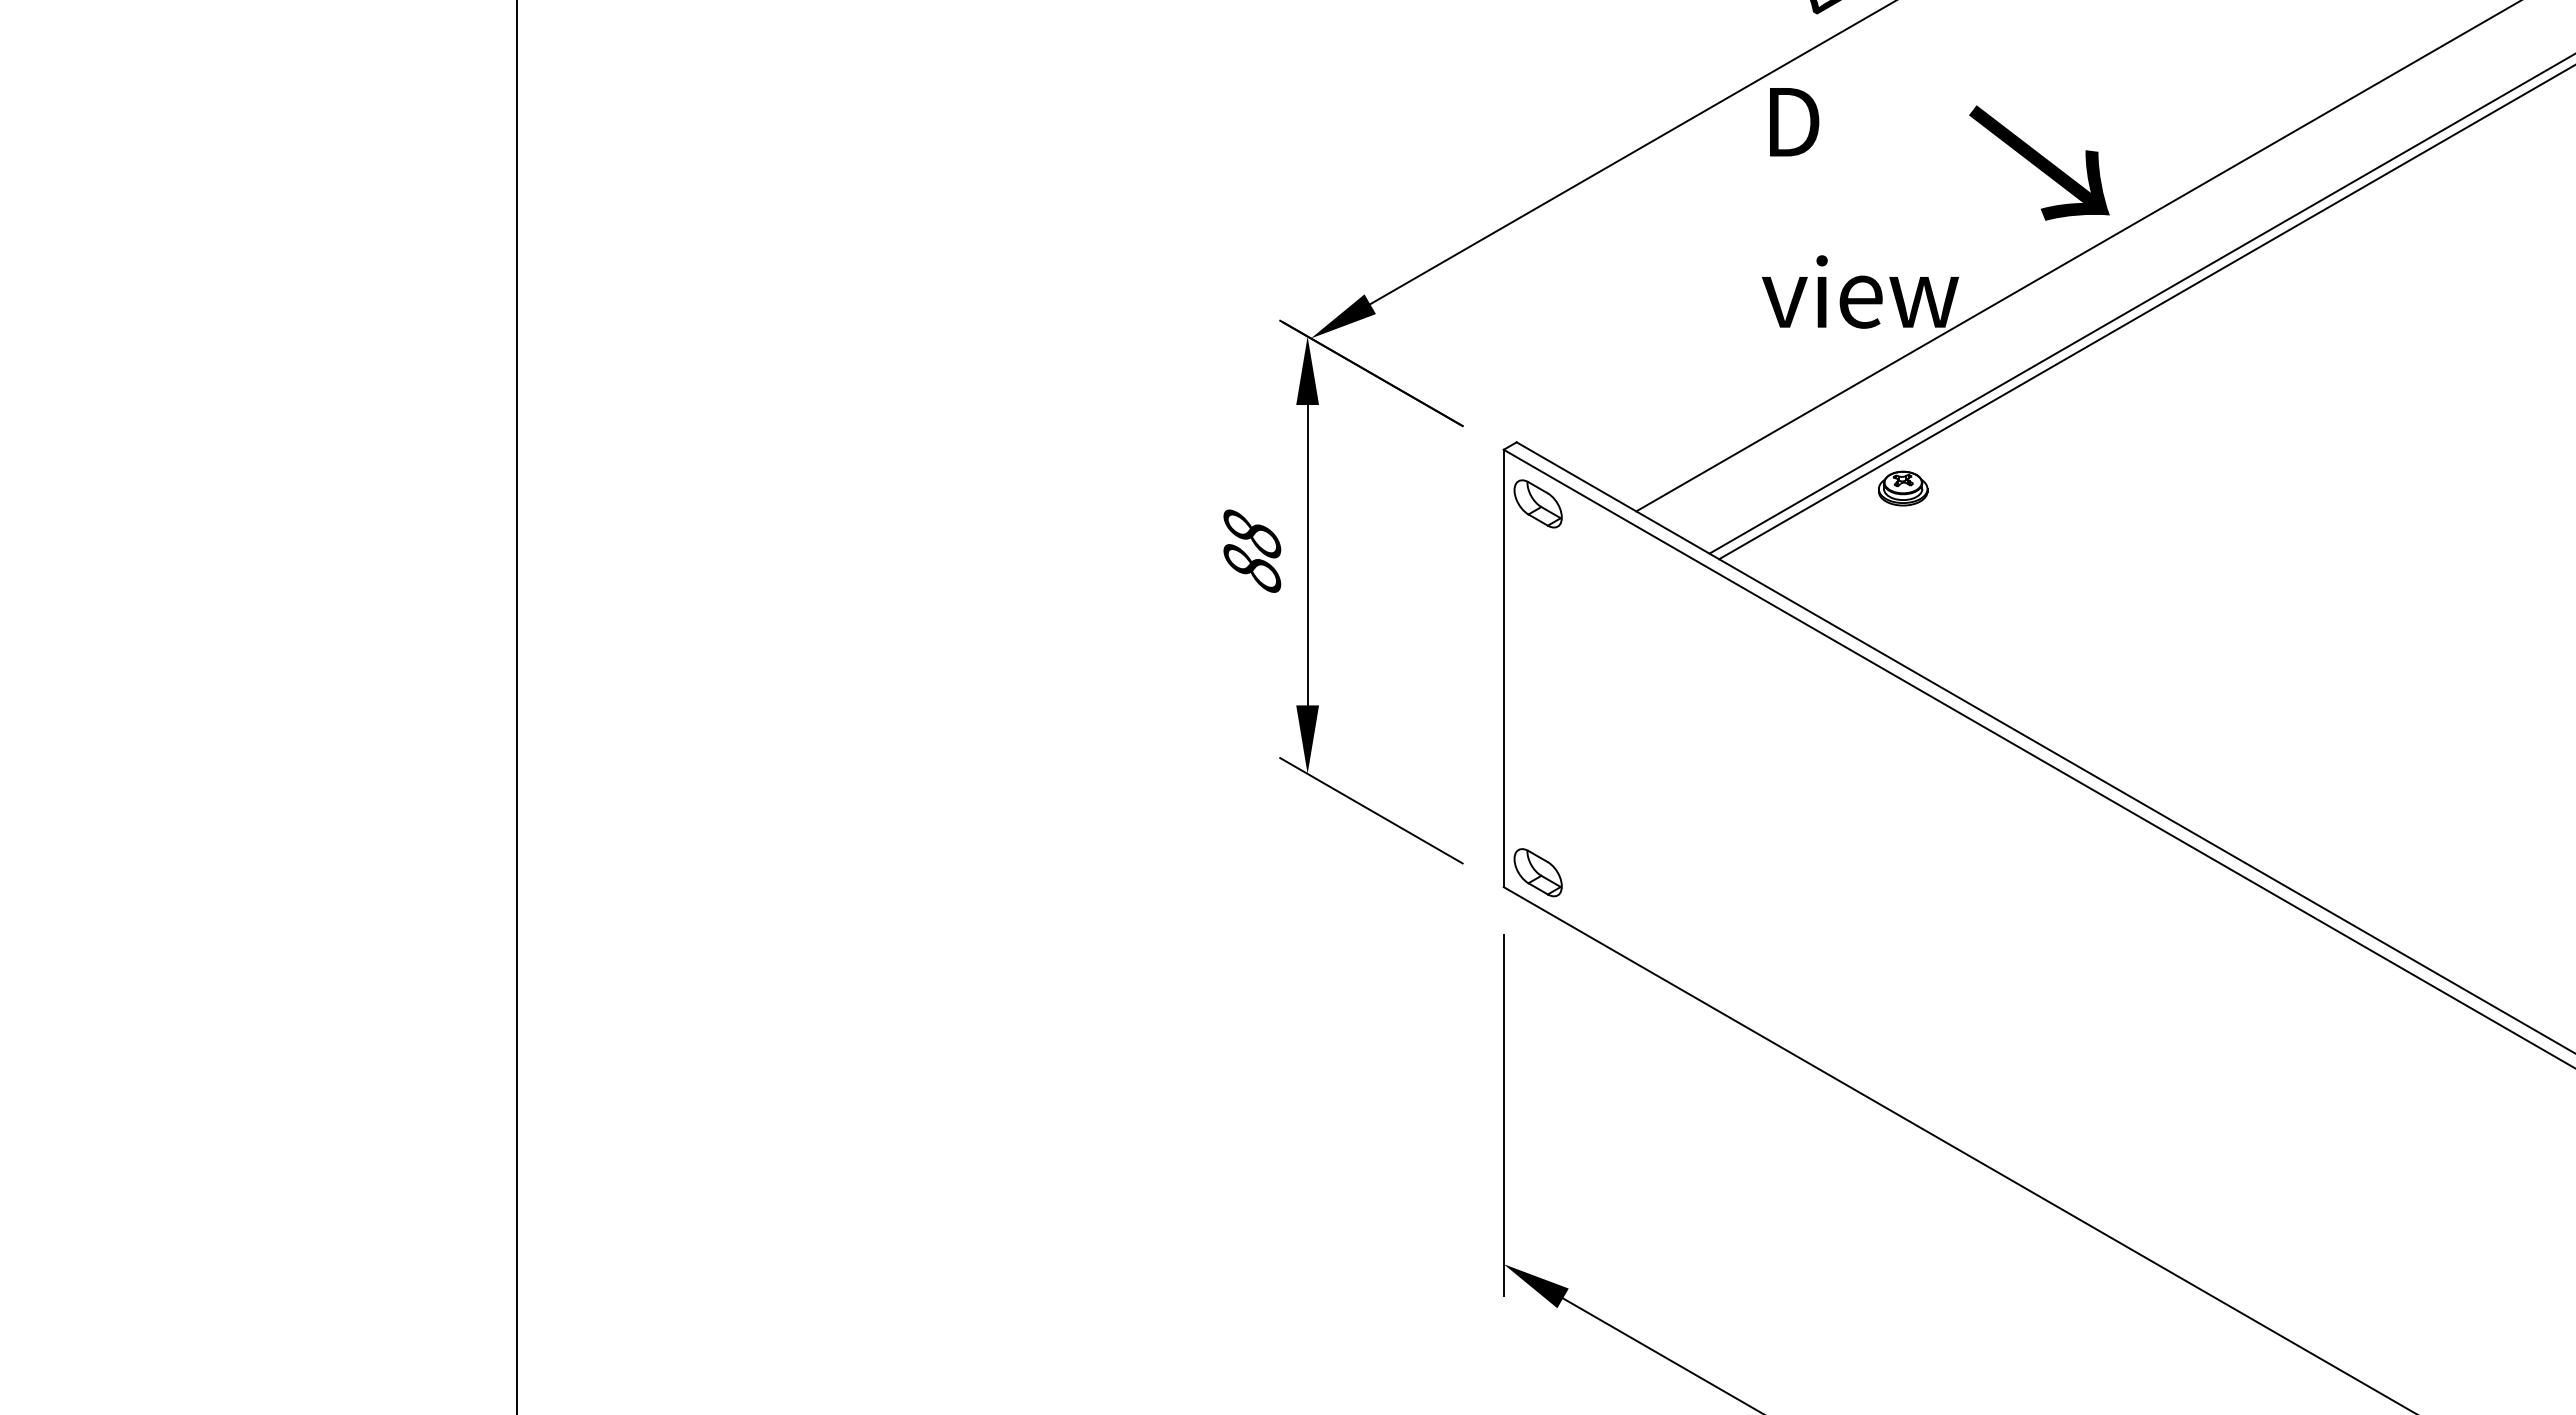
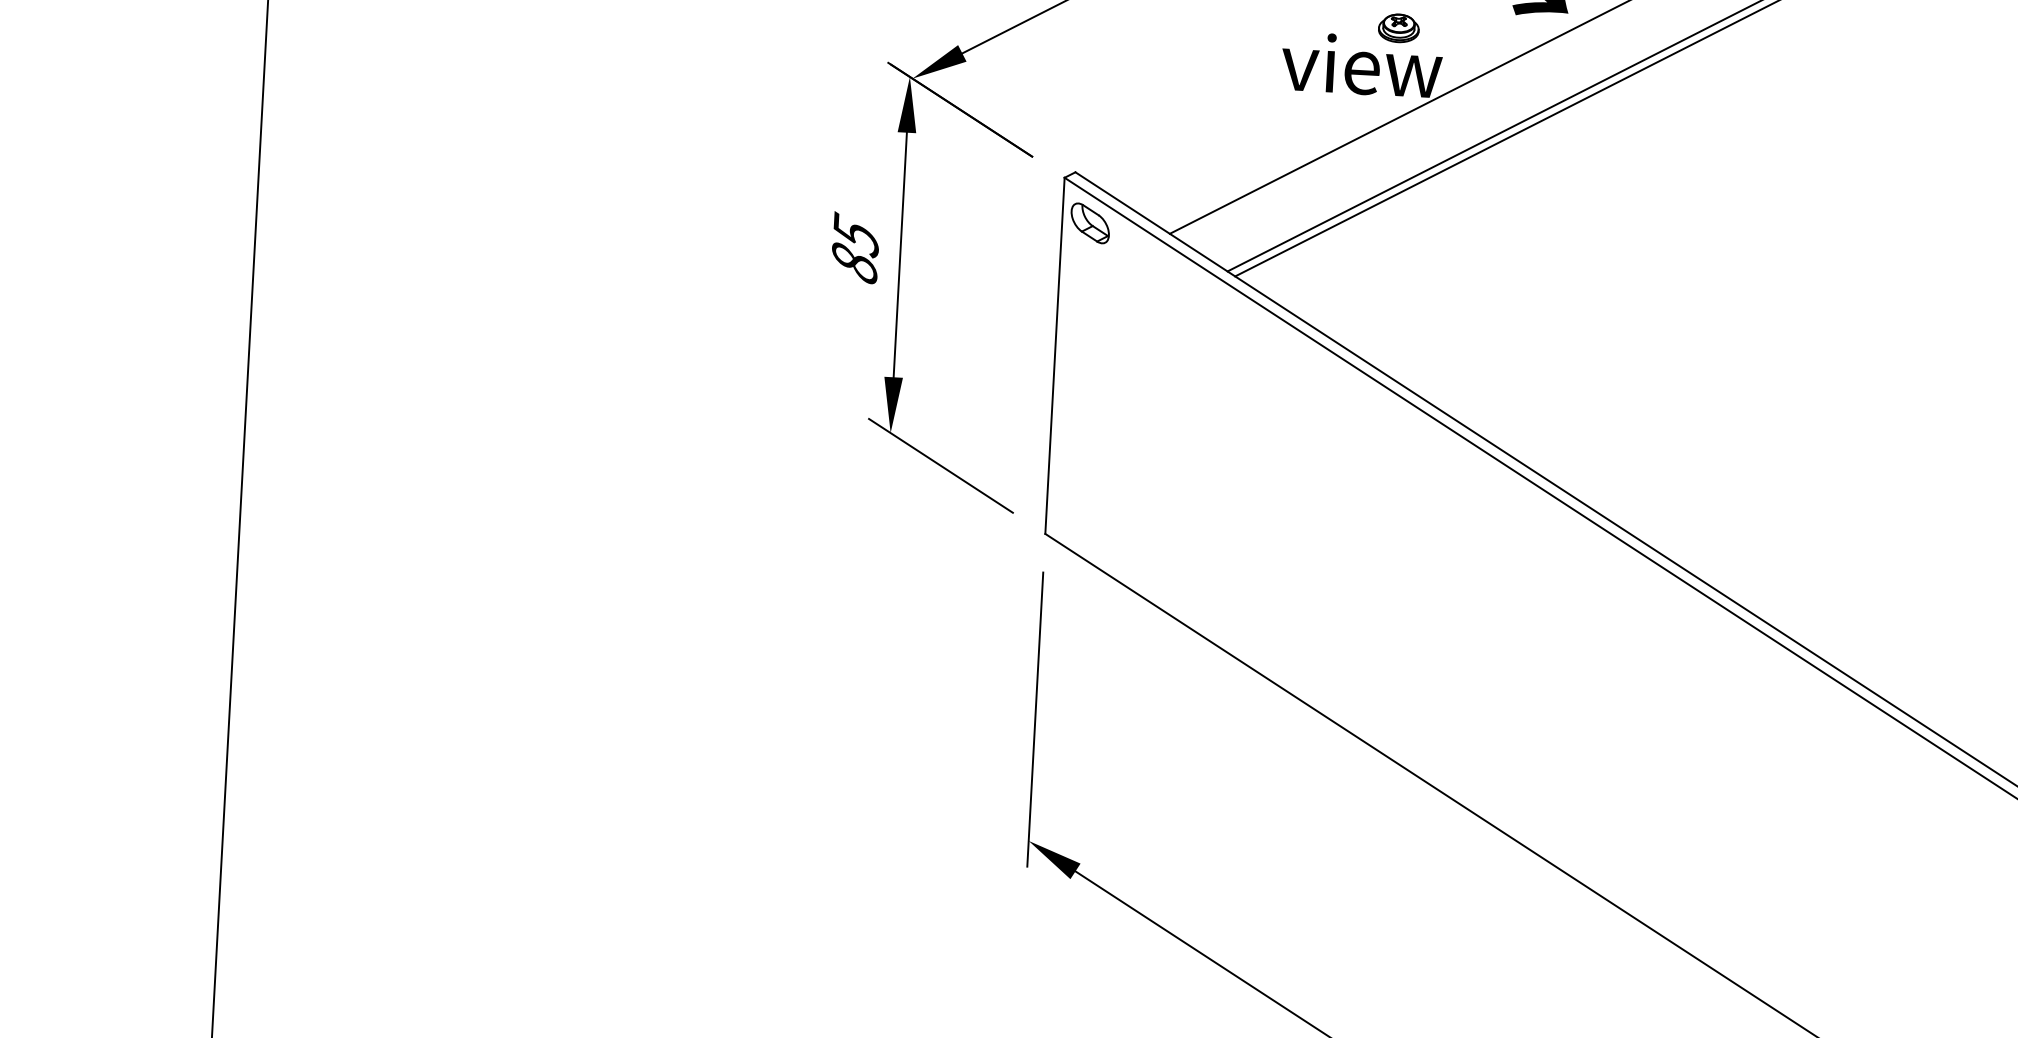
part: (1903, 488) -> (1399, 28), moved
text: (1252, 533) -> (856, 234), 88 -> 85
part: (1537, 872) -> (1073, 523), removed

